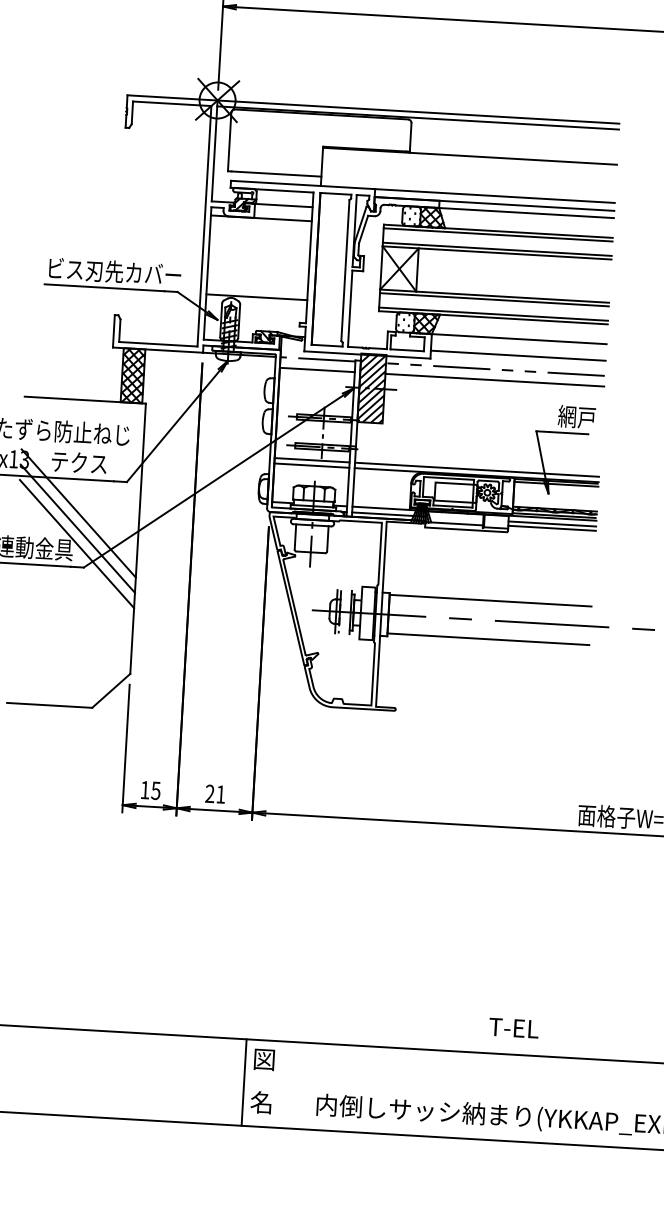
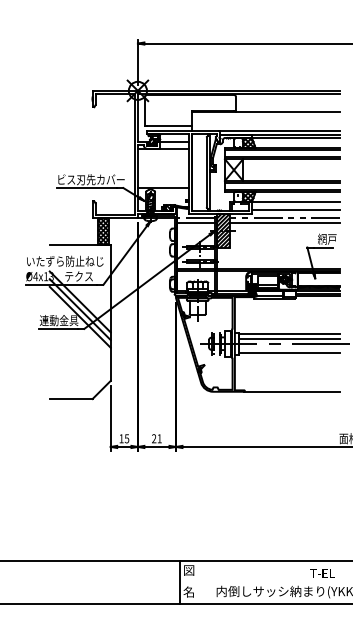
line: (490, 612) -> (289, 339), added
line: (490, 715) -> (292, 391), added
text: (514, 1028) -> (322, 573), moved

